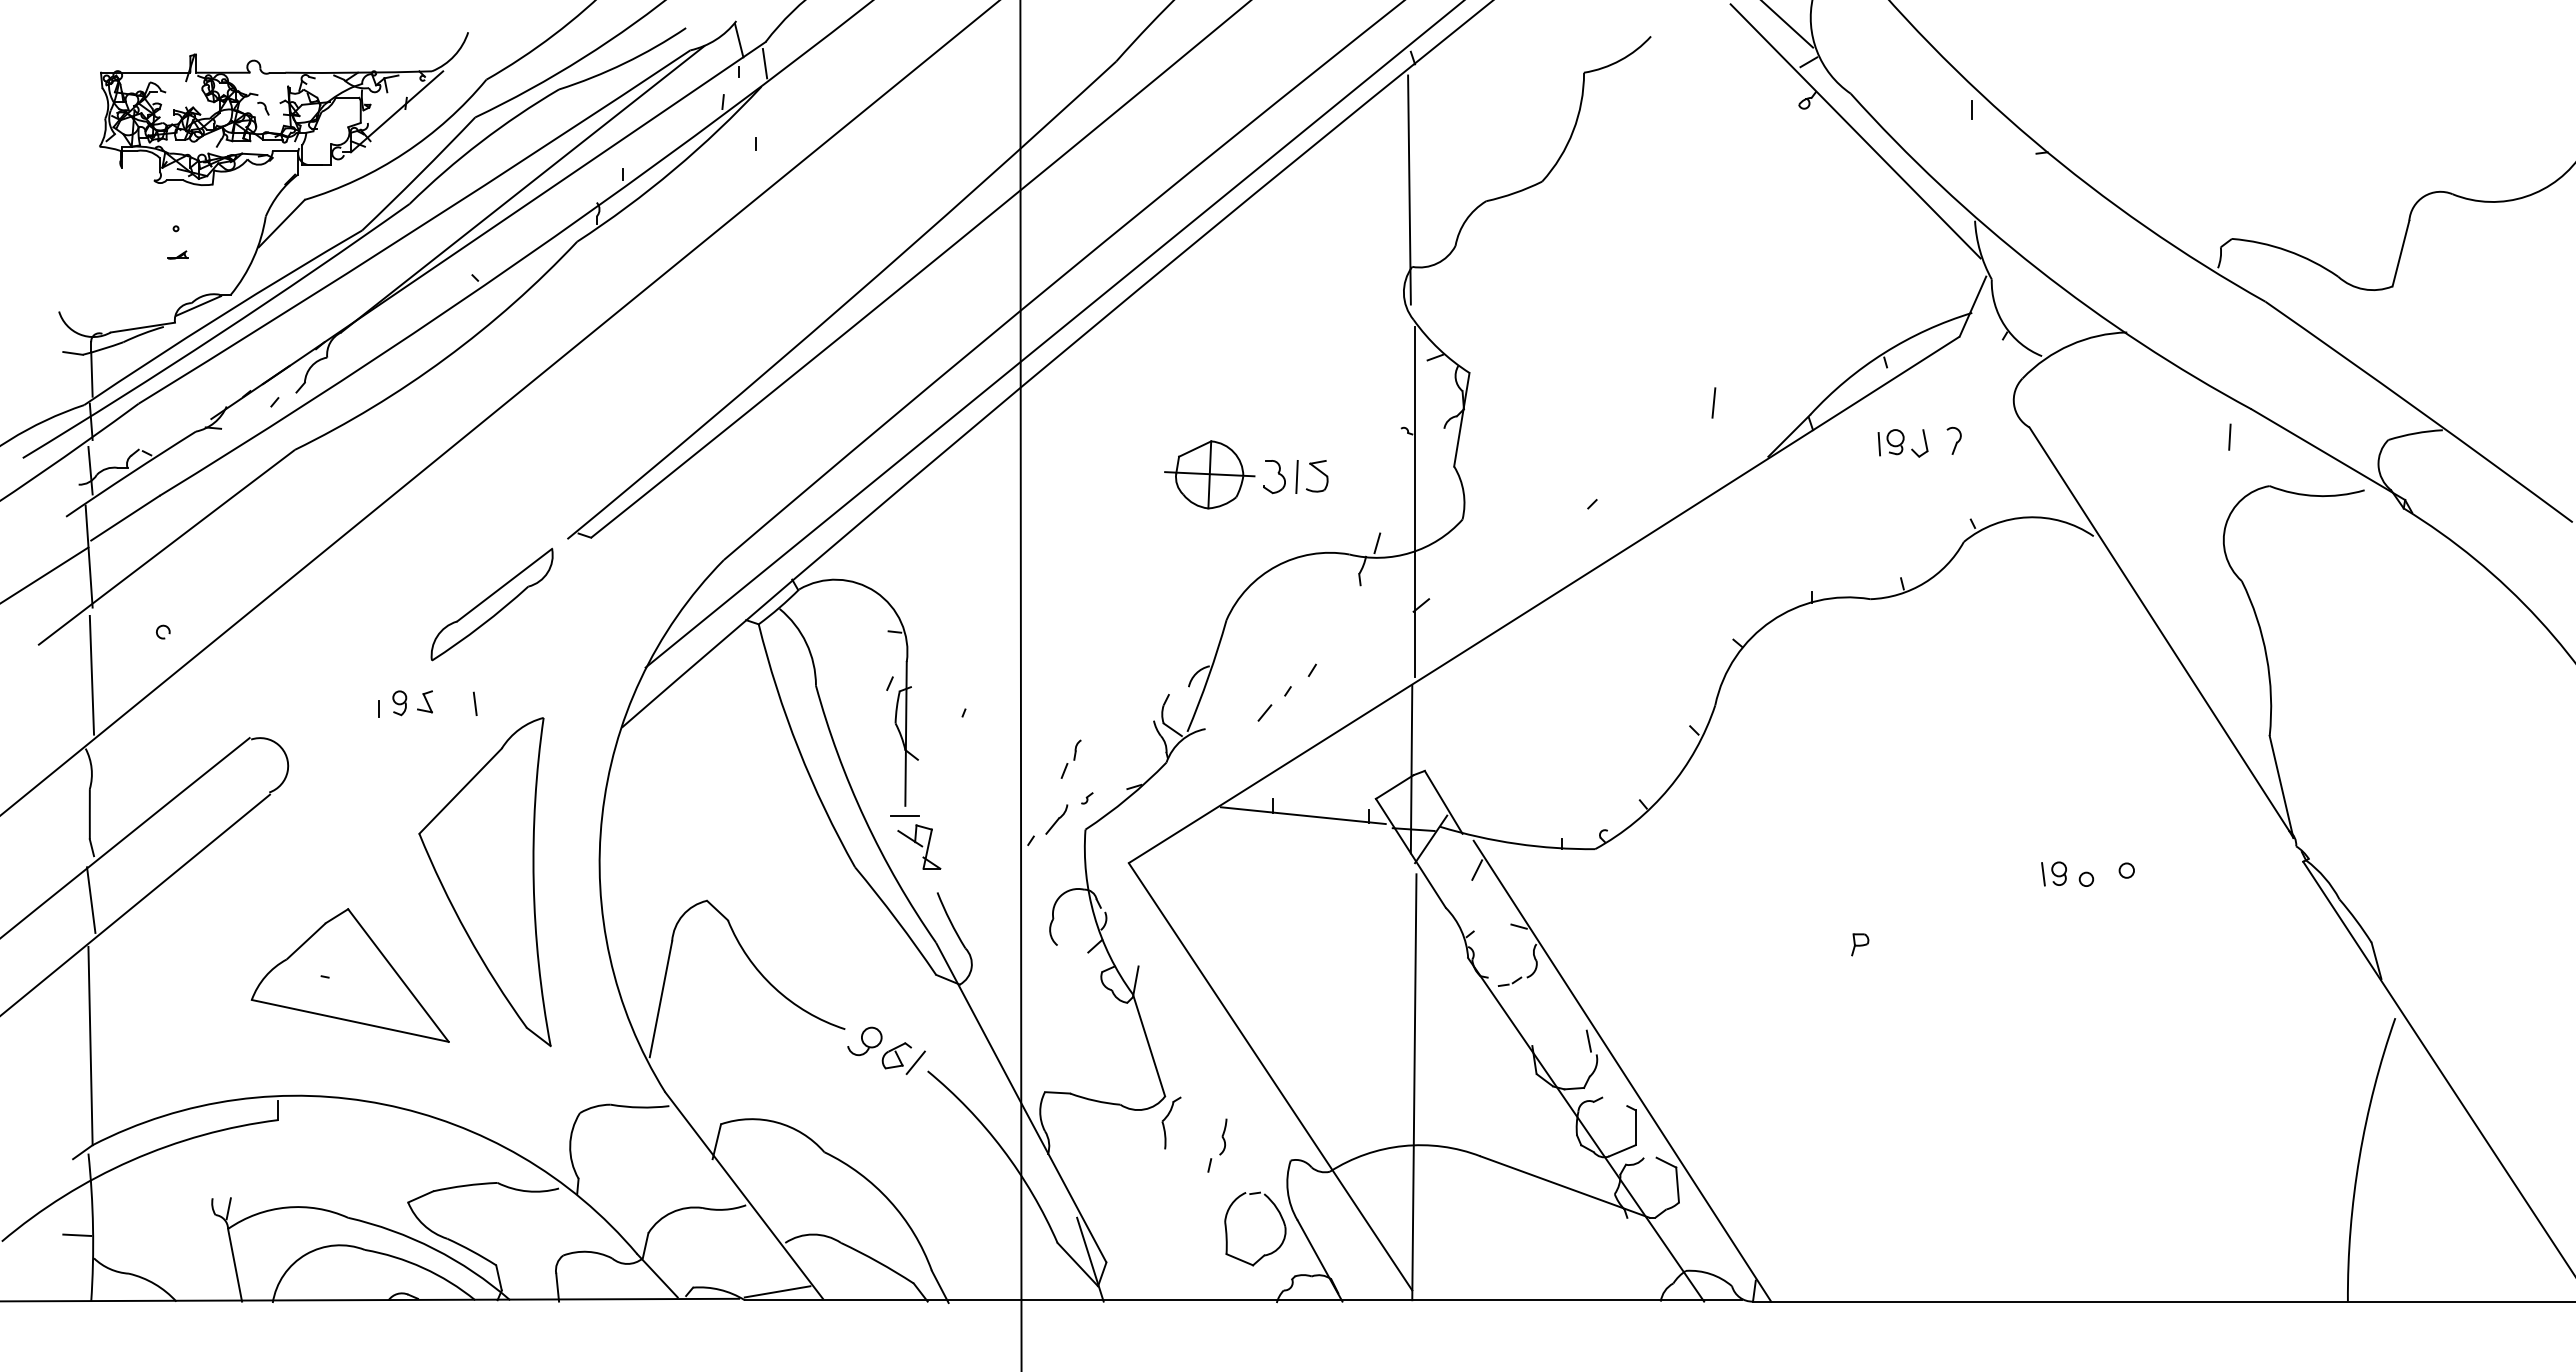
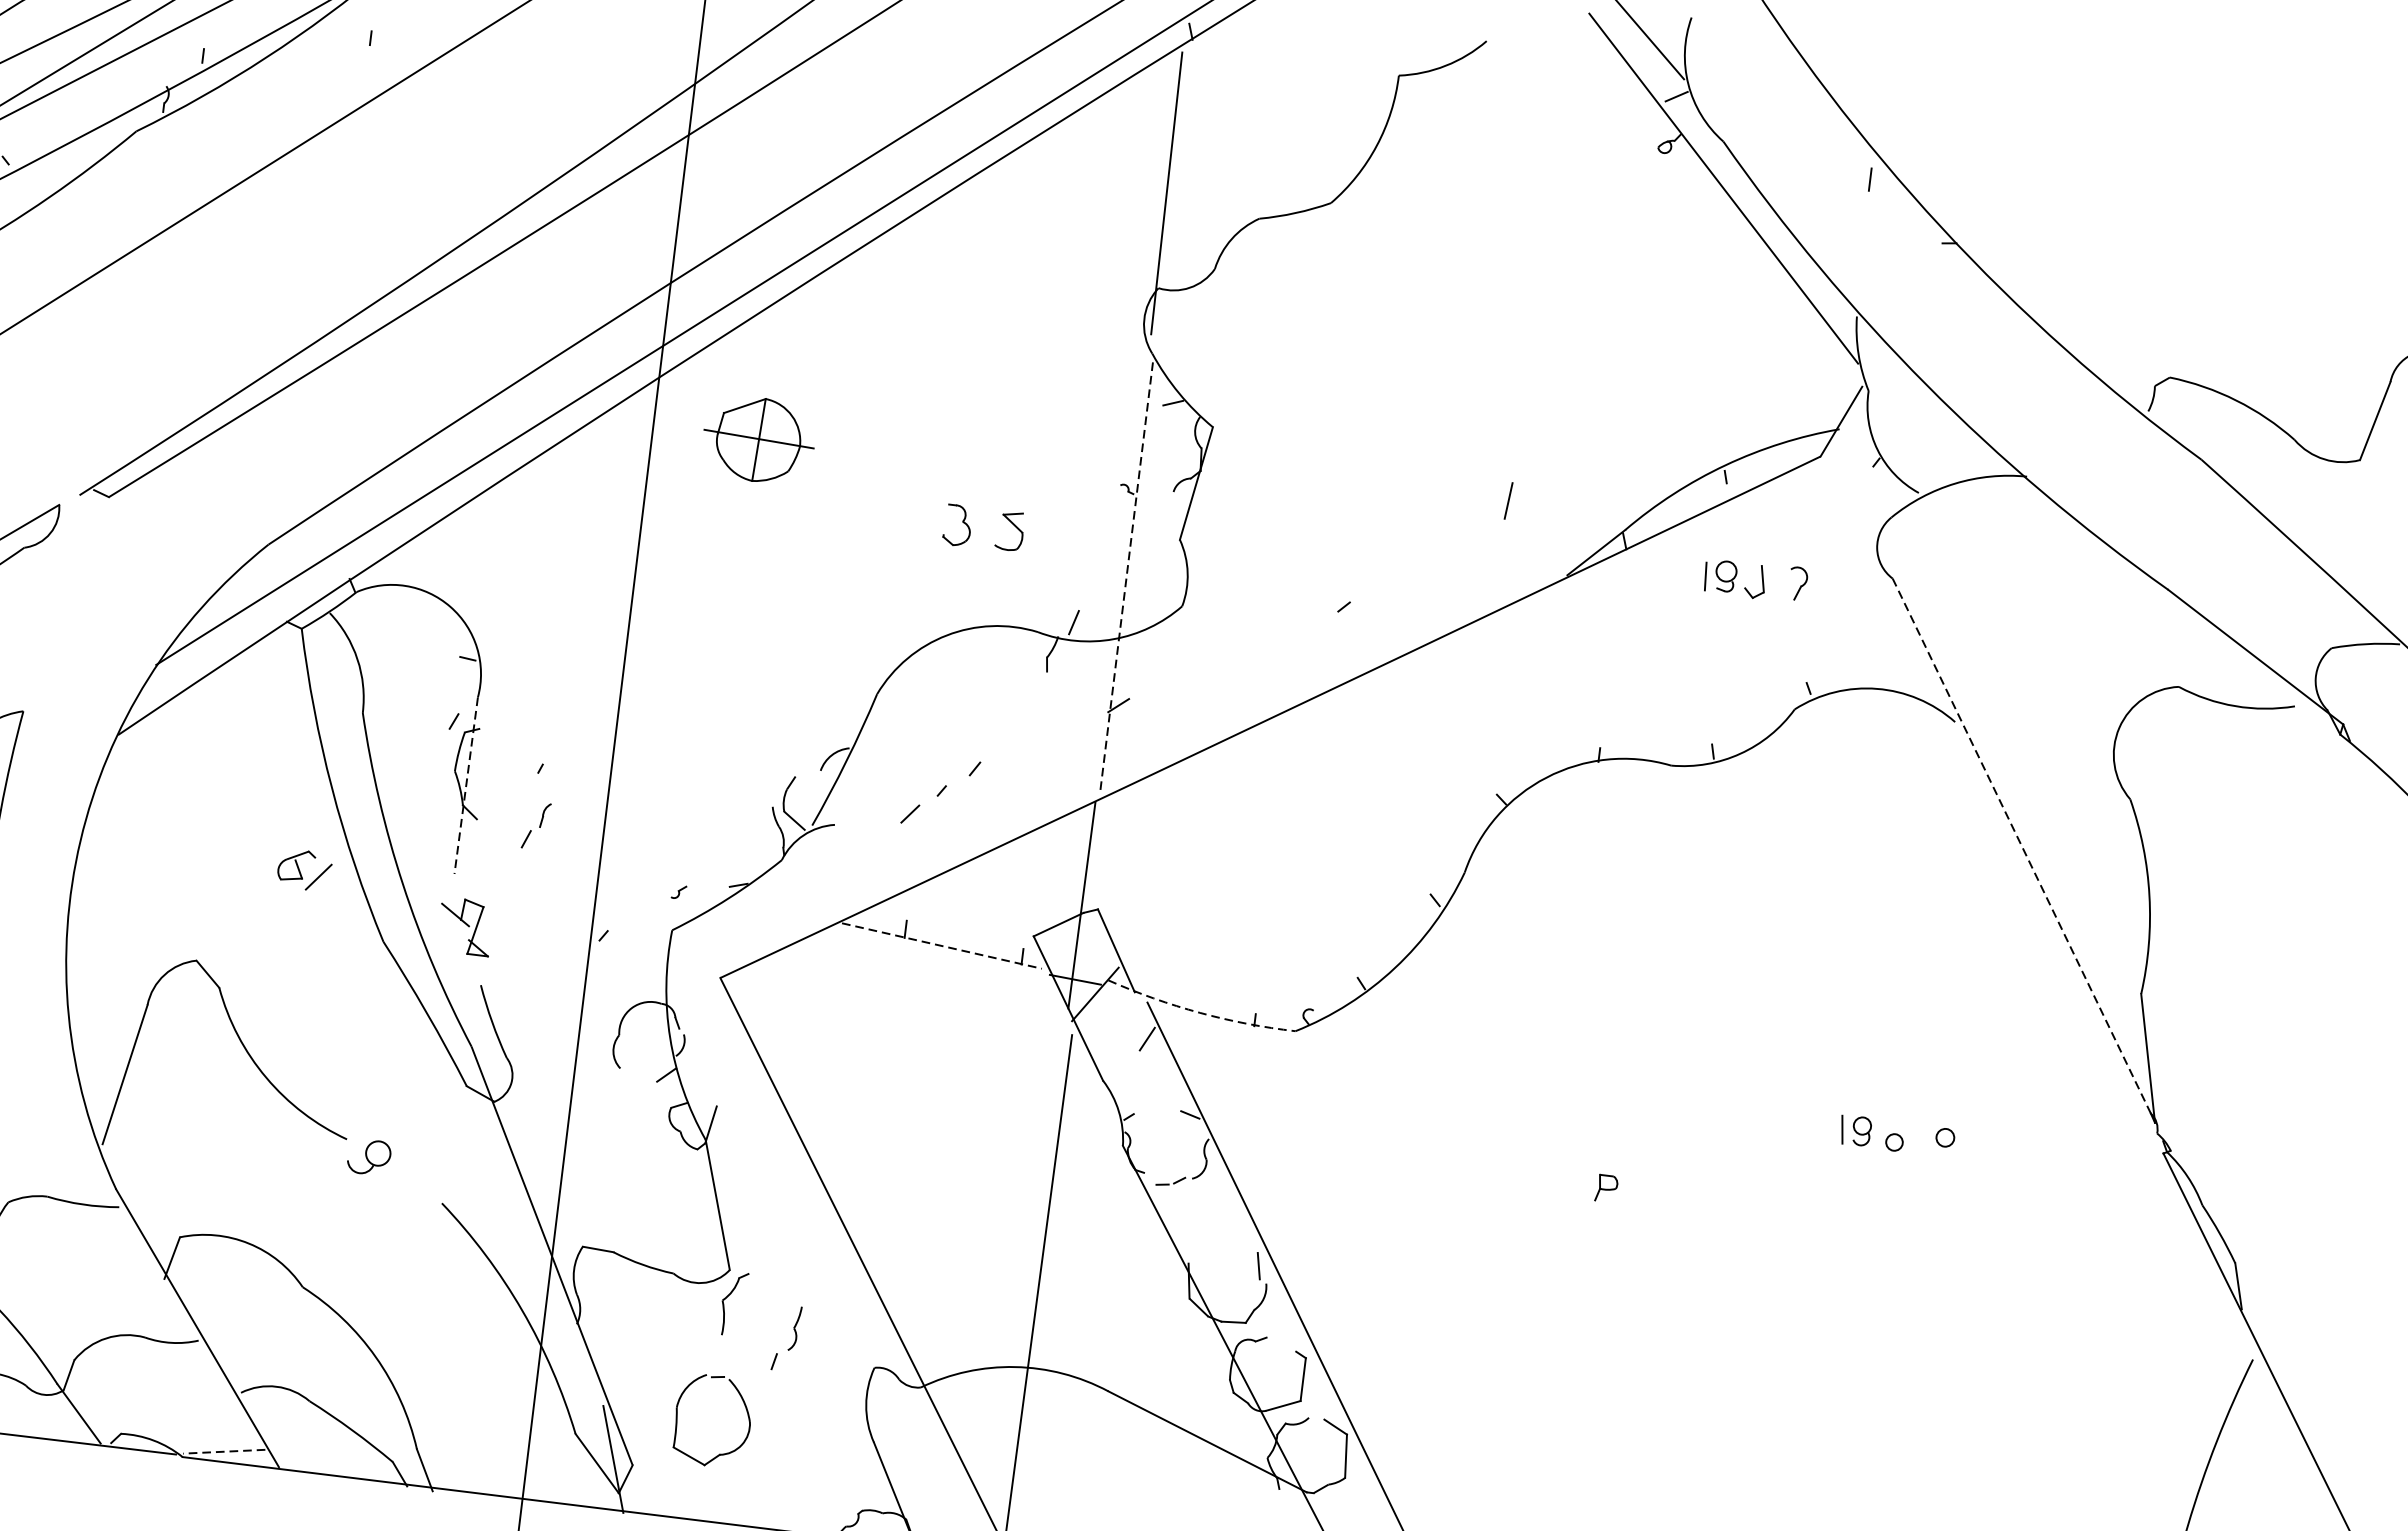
line: (2229, 436) -> (2137, 619), removed
part: (1209, 474) -> (758, 439), moved
line: (1296, 476) -> (984, 528), removed
line: (1415, 502) -> (1127, 578), solid -> dashed
line: (2159, 629) -> (2021, 846), solid -> dashed
line: (906, 733) -> (466, 785), solid -> dashed
part: (1070, 758) -> (535, 824), moved
line: (905, 815) -> (453, 885), removed
line: (1303, 815) -> (942, 945), solid -> dashed
part: (1056, 819) -> (638, 913), removed
arc: (1516, 843) -> (1199, 1012), solid -> dashed
part: (903, 1058) -> (304, 870), moved
part: (1263, 1254) -> (718, 1453), moved
line: (777, 1291) -> (224, 1451), solid -> dashed

